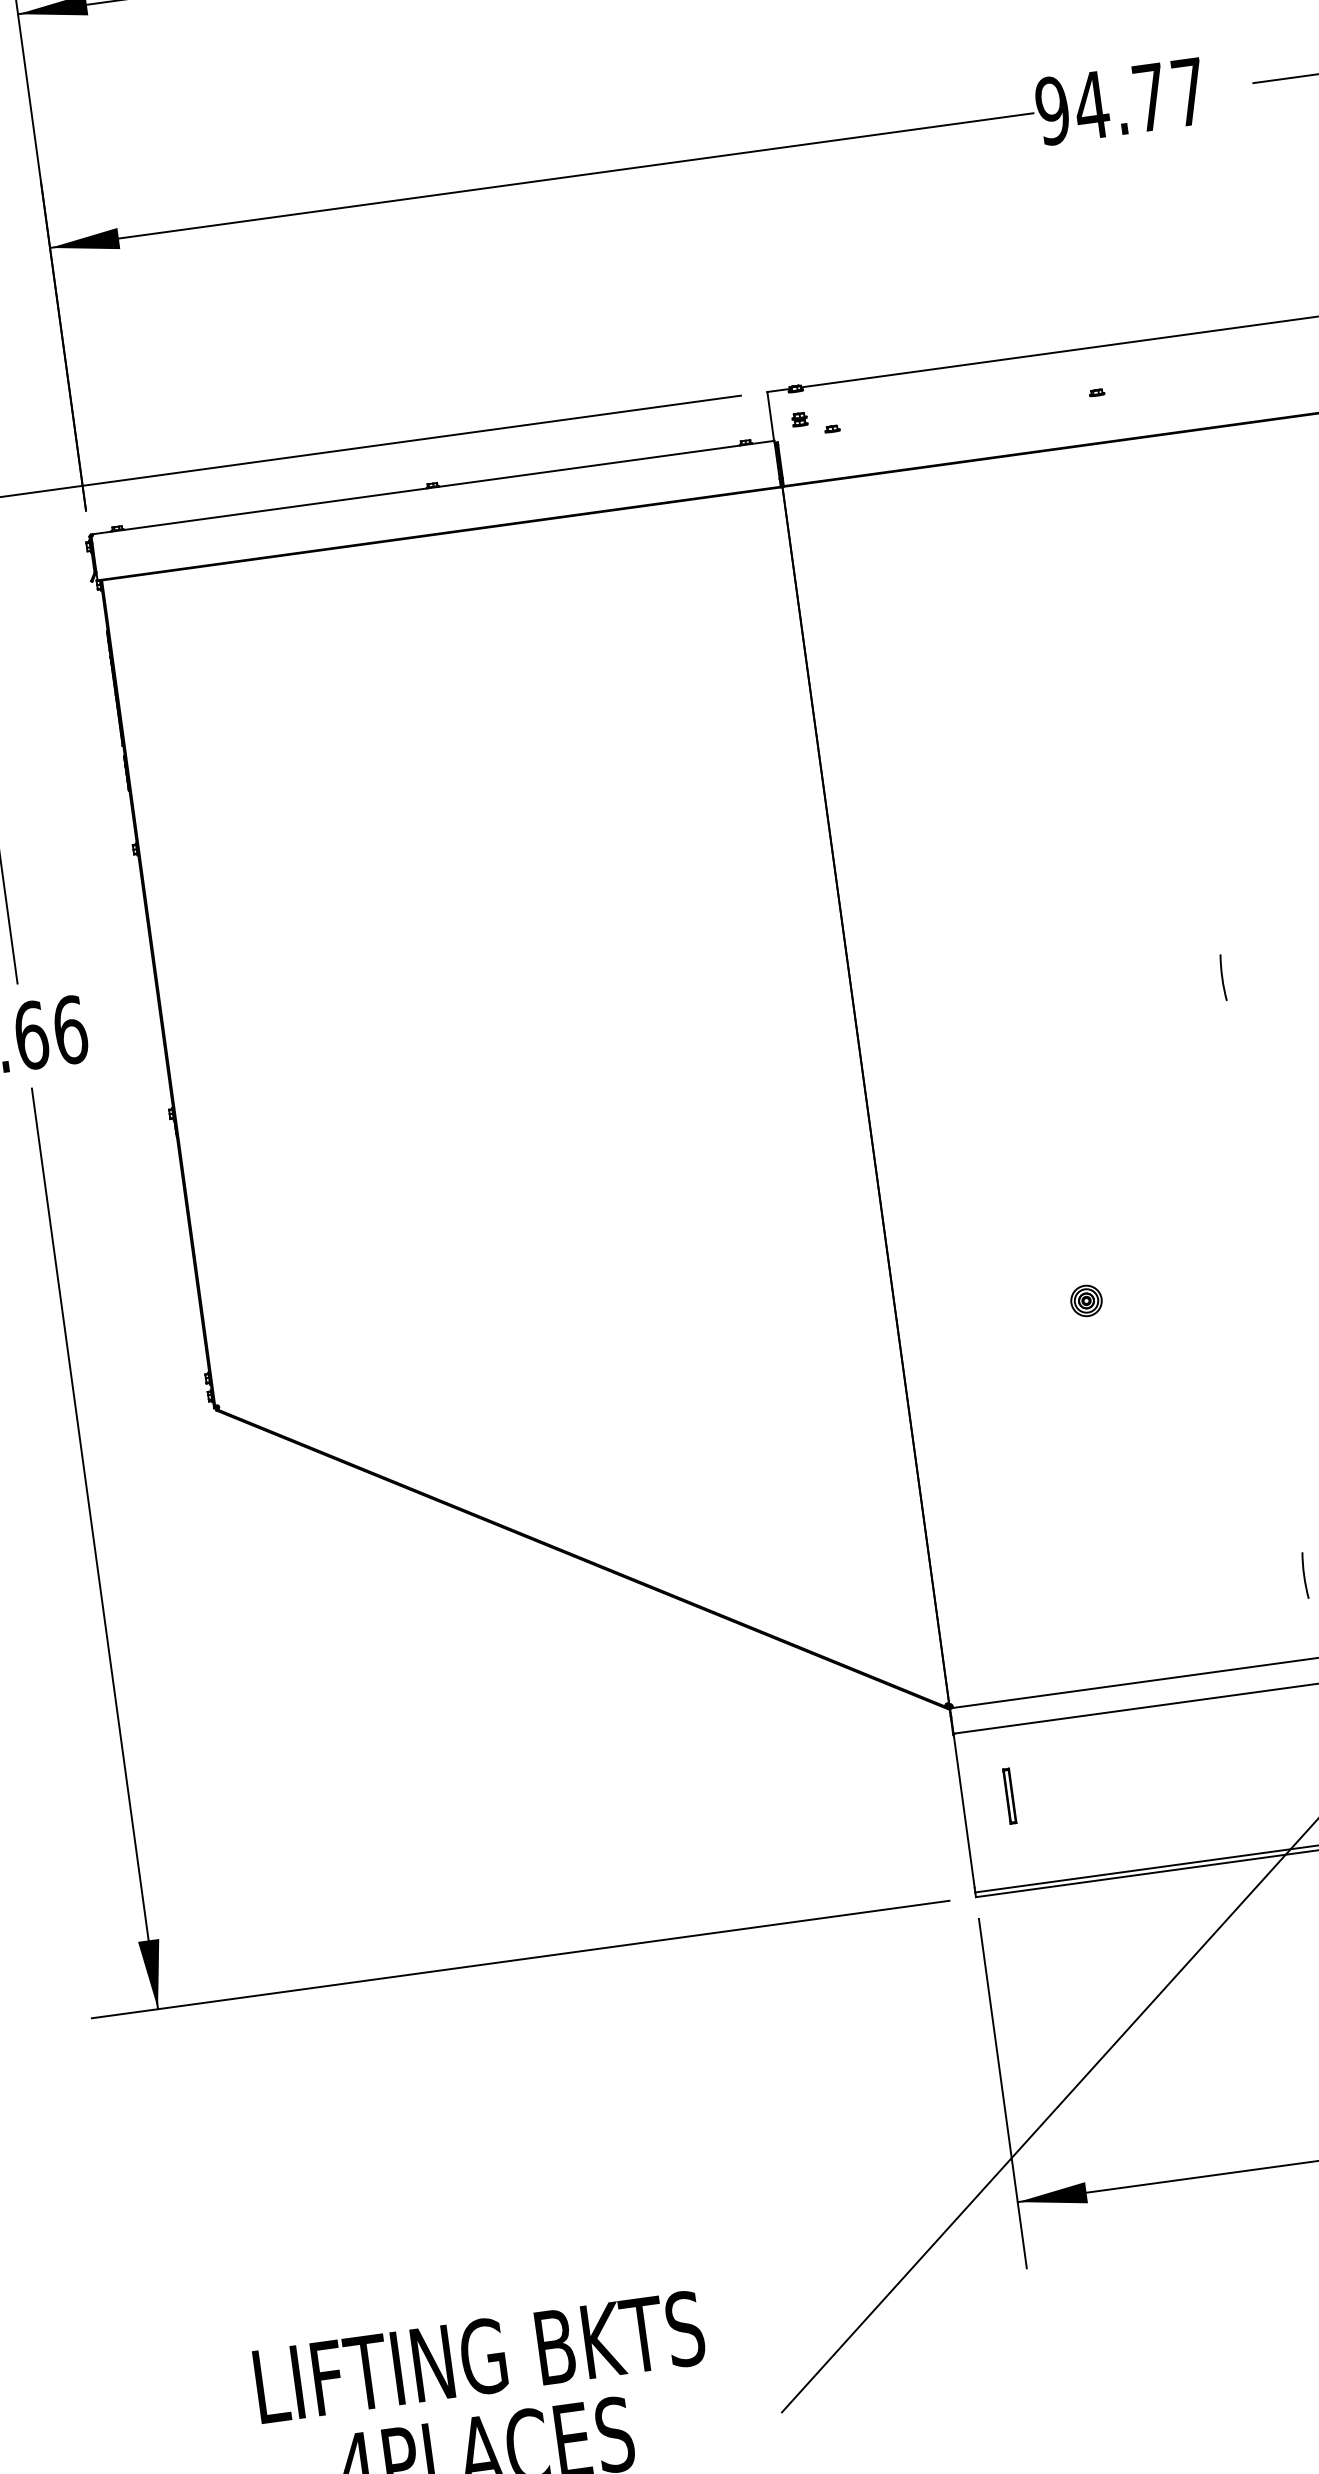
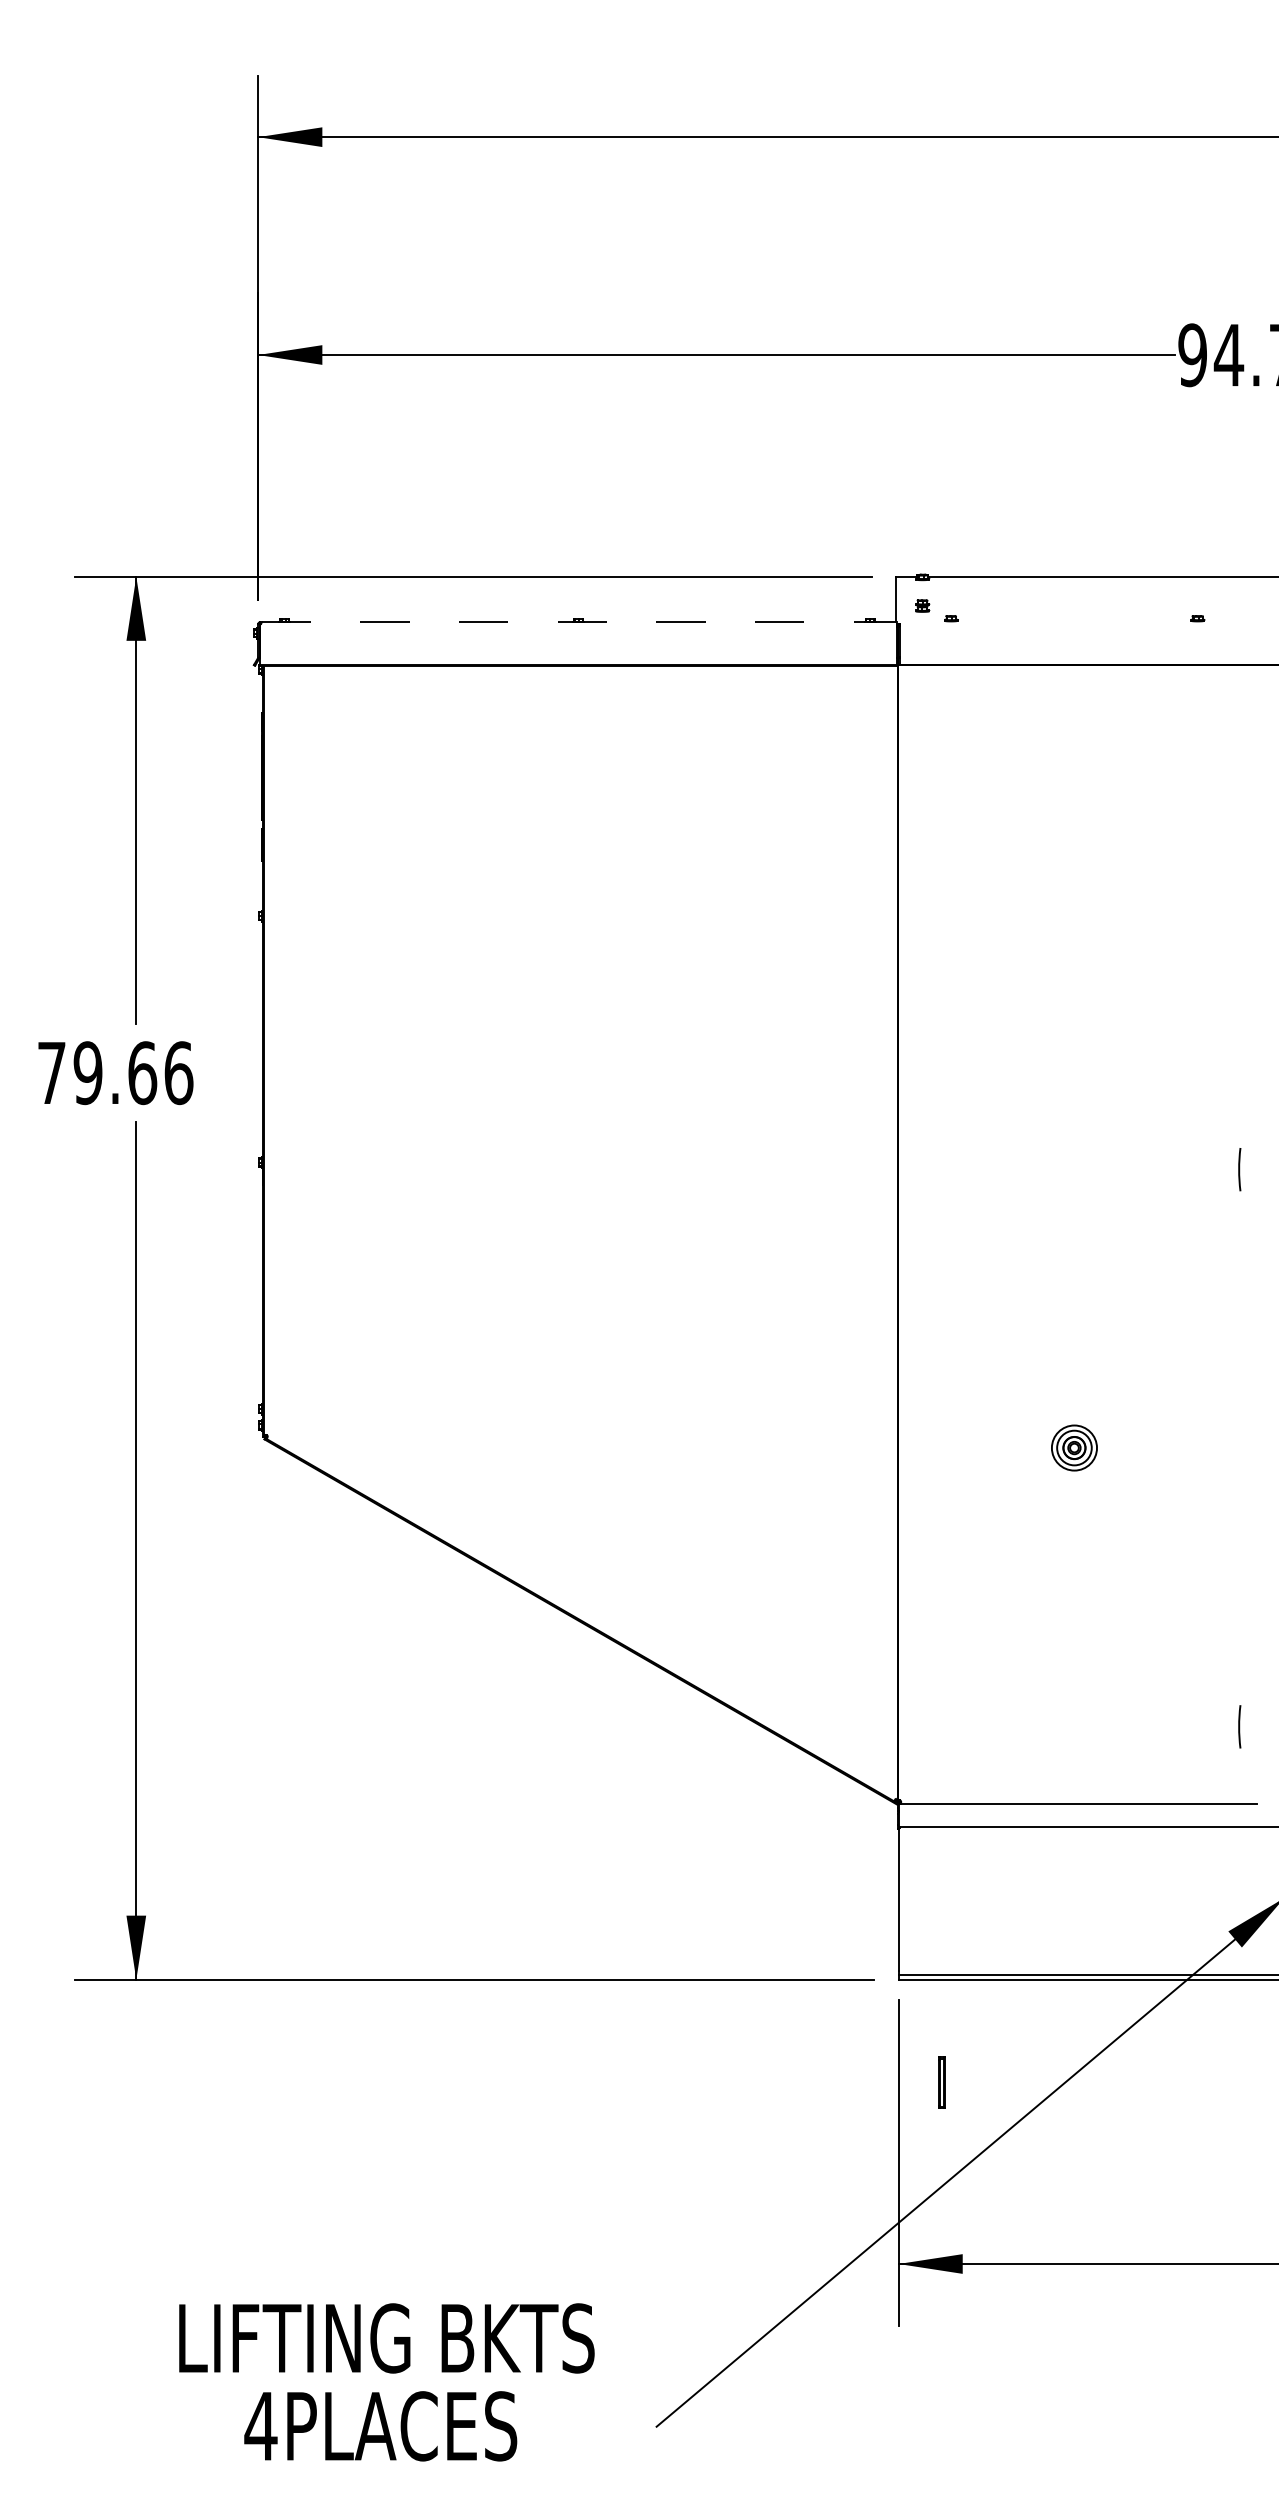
line: (434, 487) -> (579, 622), solid -> dashed
part: (1086, 1301) -> (1074, 1448), size x1.6
part: (1009, 1796) -> (941, 2082), moved

